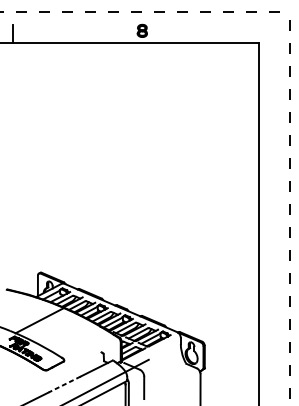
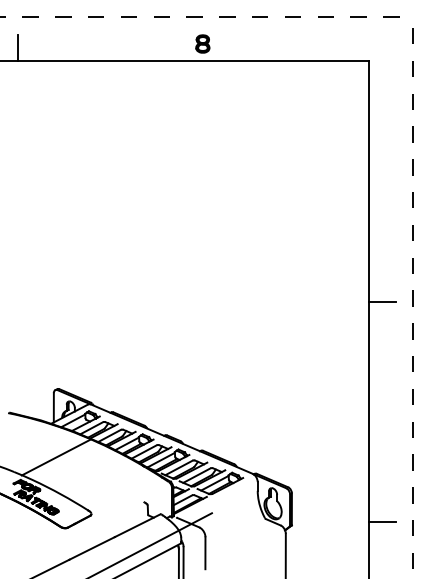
line: (268, 212) -> (382, 302), added
line: (268, 365) -> (382, 521), added
line: (64, 384) -> (91, 548), dashed -> solid

